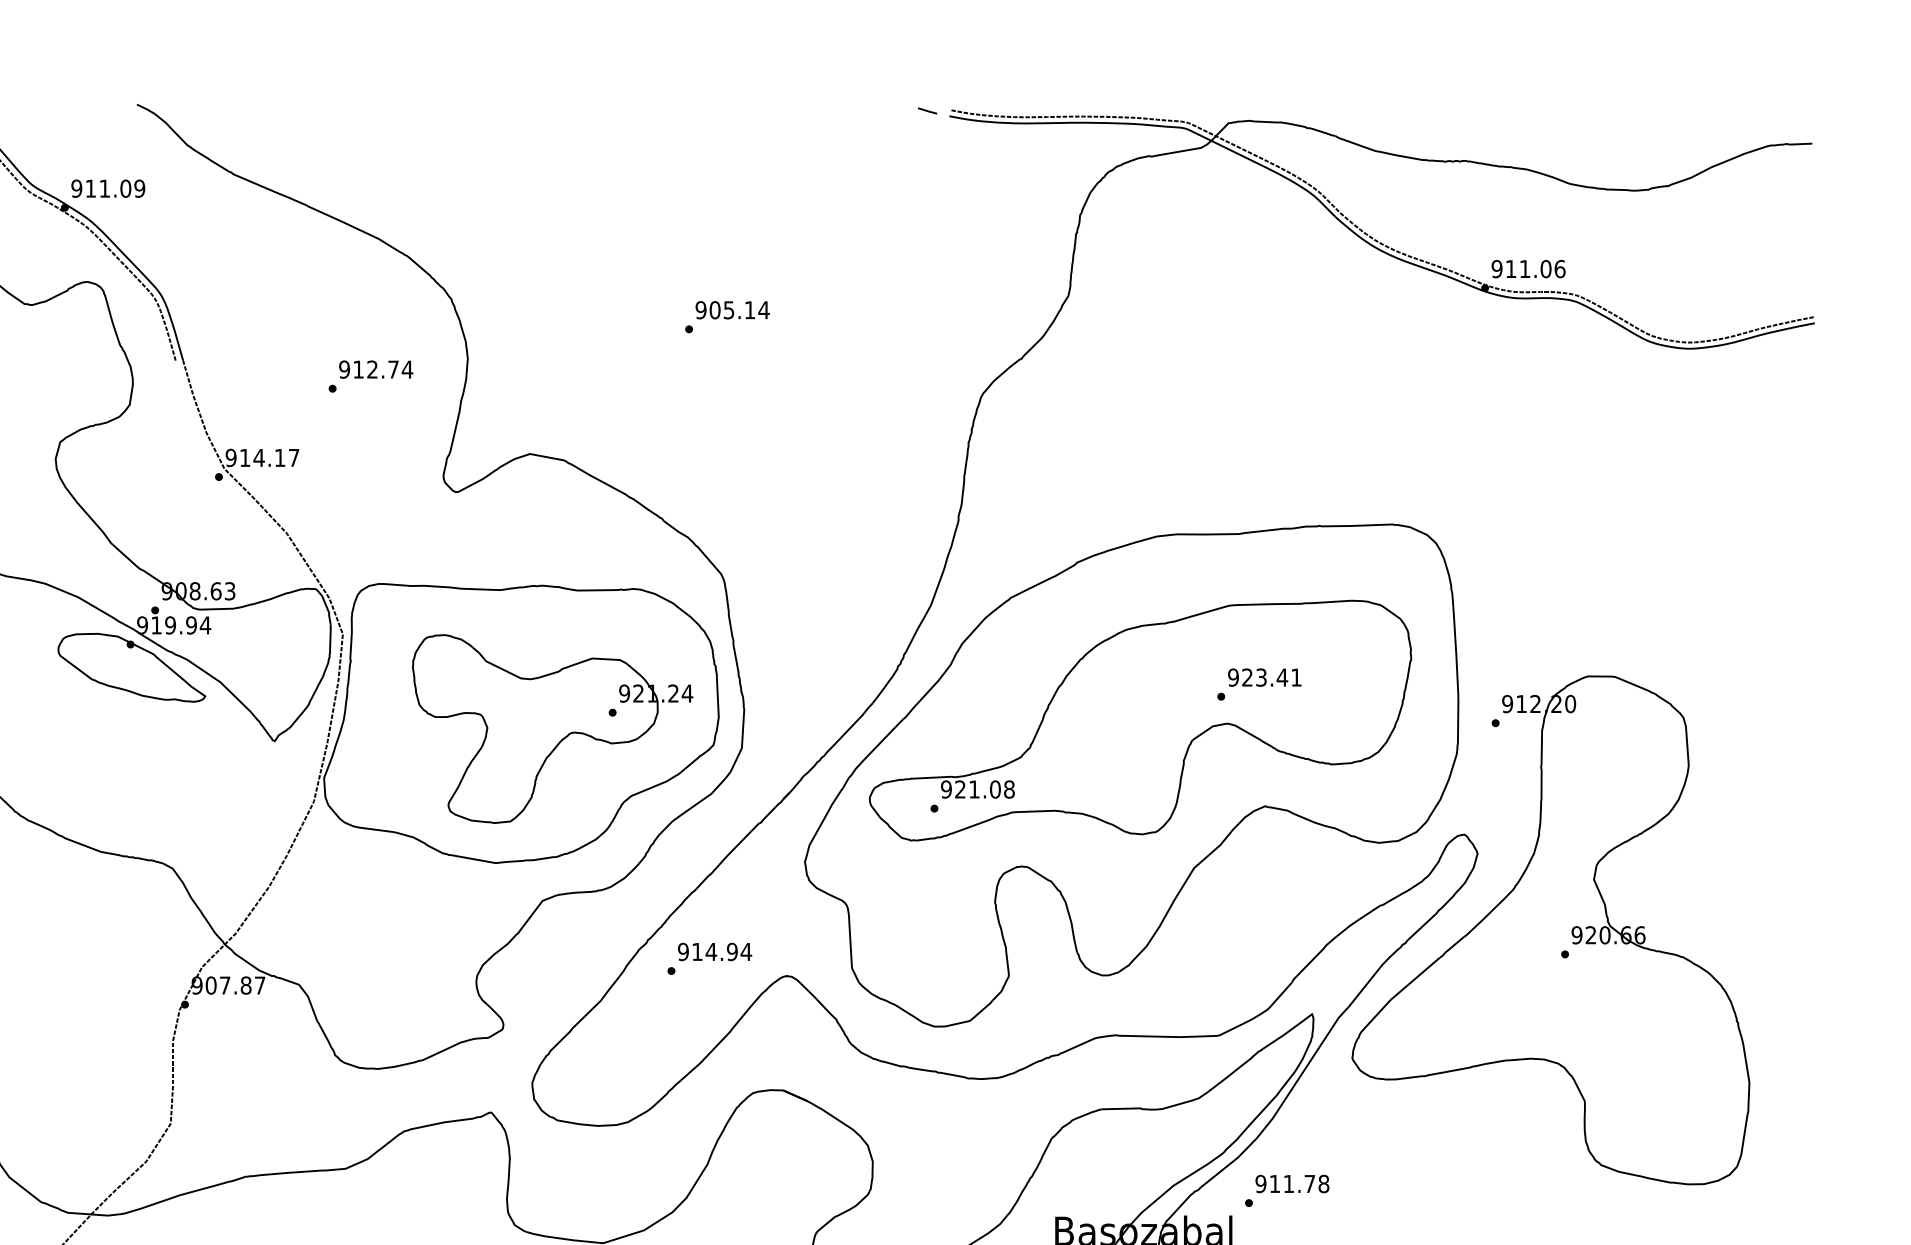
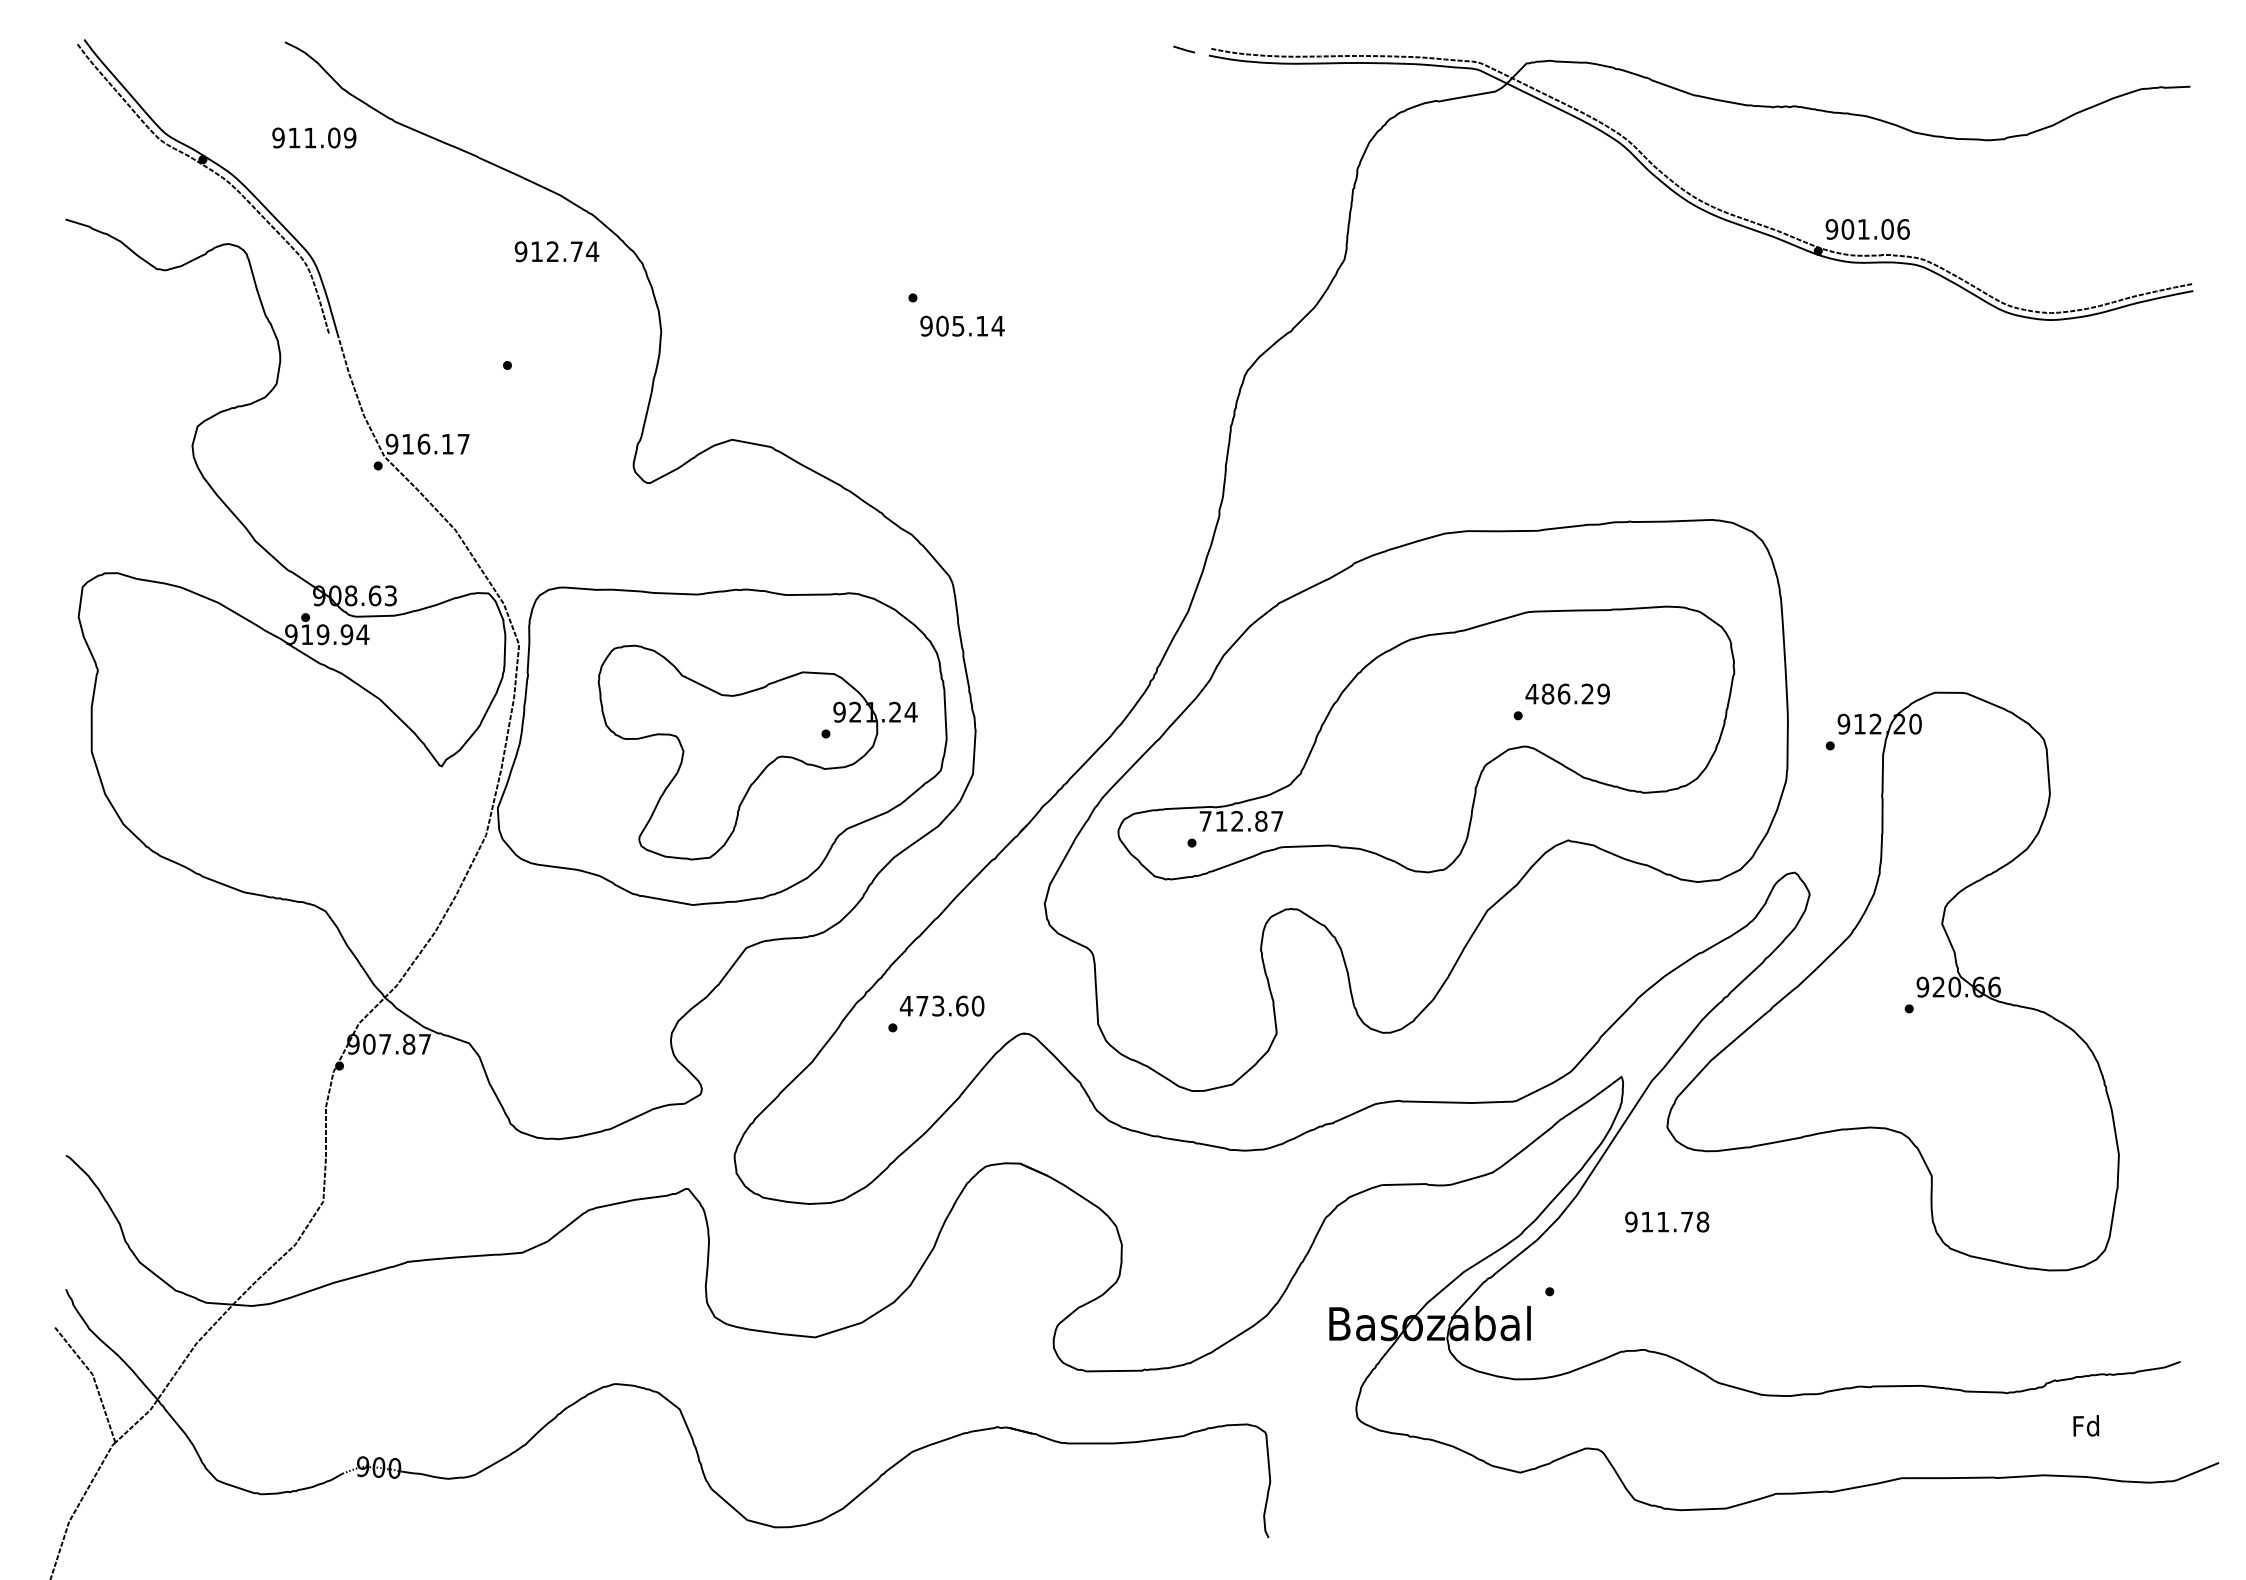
text: (108, 188) -> (314, 137), moved
text: (1510, 269) -> (1847, 229), 911.06 -> 901.06
text: (732, 309) -> (962, 325), moved
text: (375, 369) -> (556, 251), moved
text: (258, 457) -> (423, 443), 914.17 -> 916.17
part: (131, 667) -> (278, 682), removed
text: (1264, 677) -> (1567, 693), 923.41 -> 486.29
text: (977, 788) -> (1241, 820), 921.08 -> 712.87
text: (714, 951) -> (941, 1005), 914.94 -> 473.60
text: (1292, 1183) -> (1667, 1221), moved

